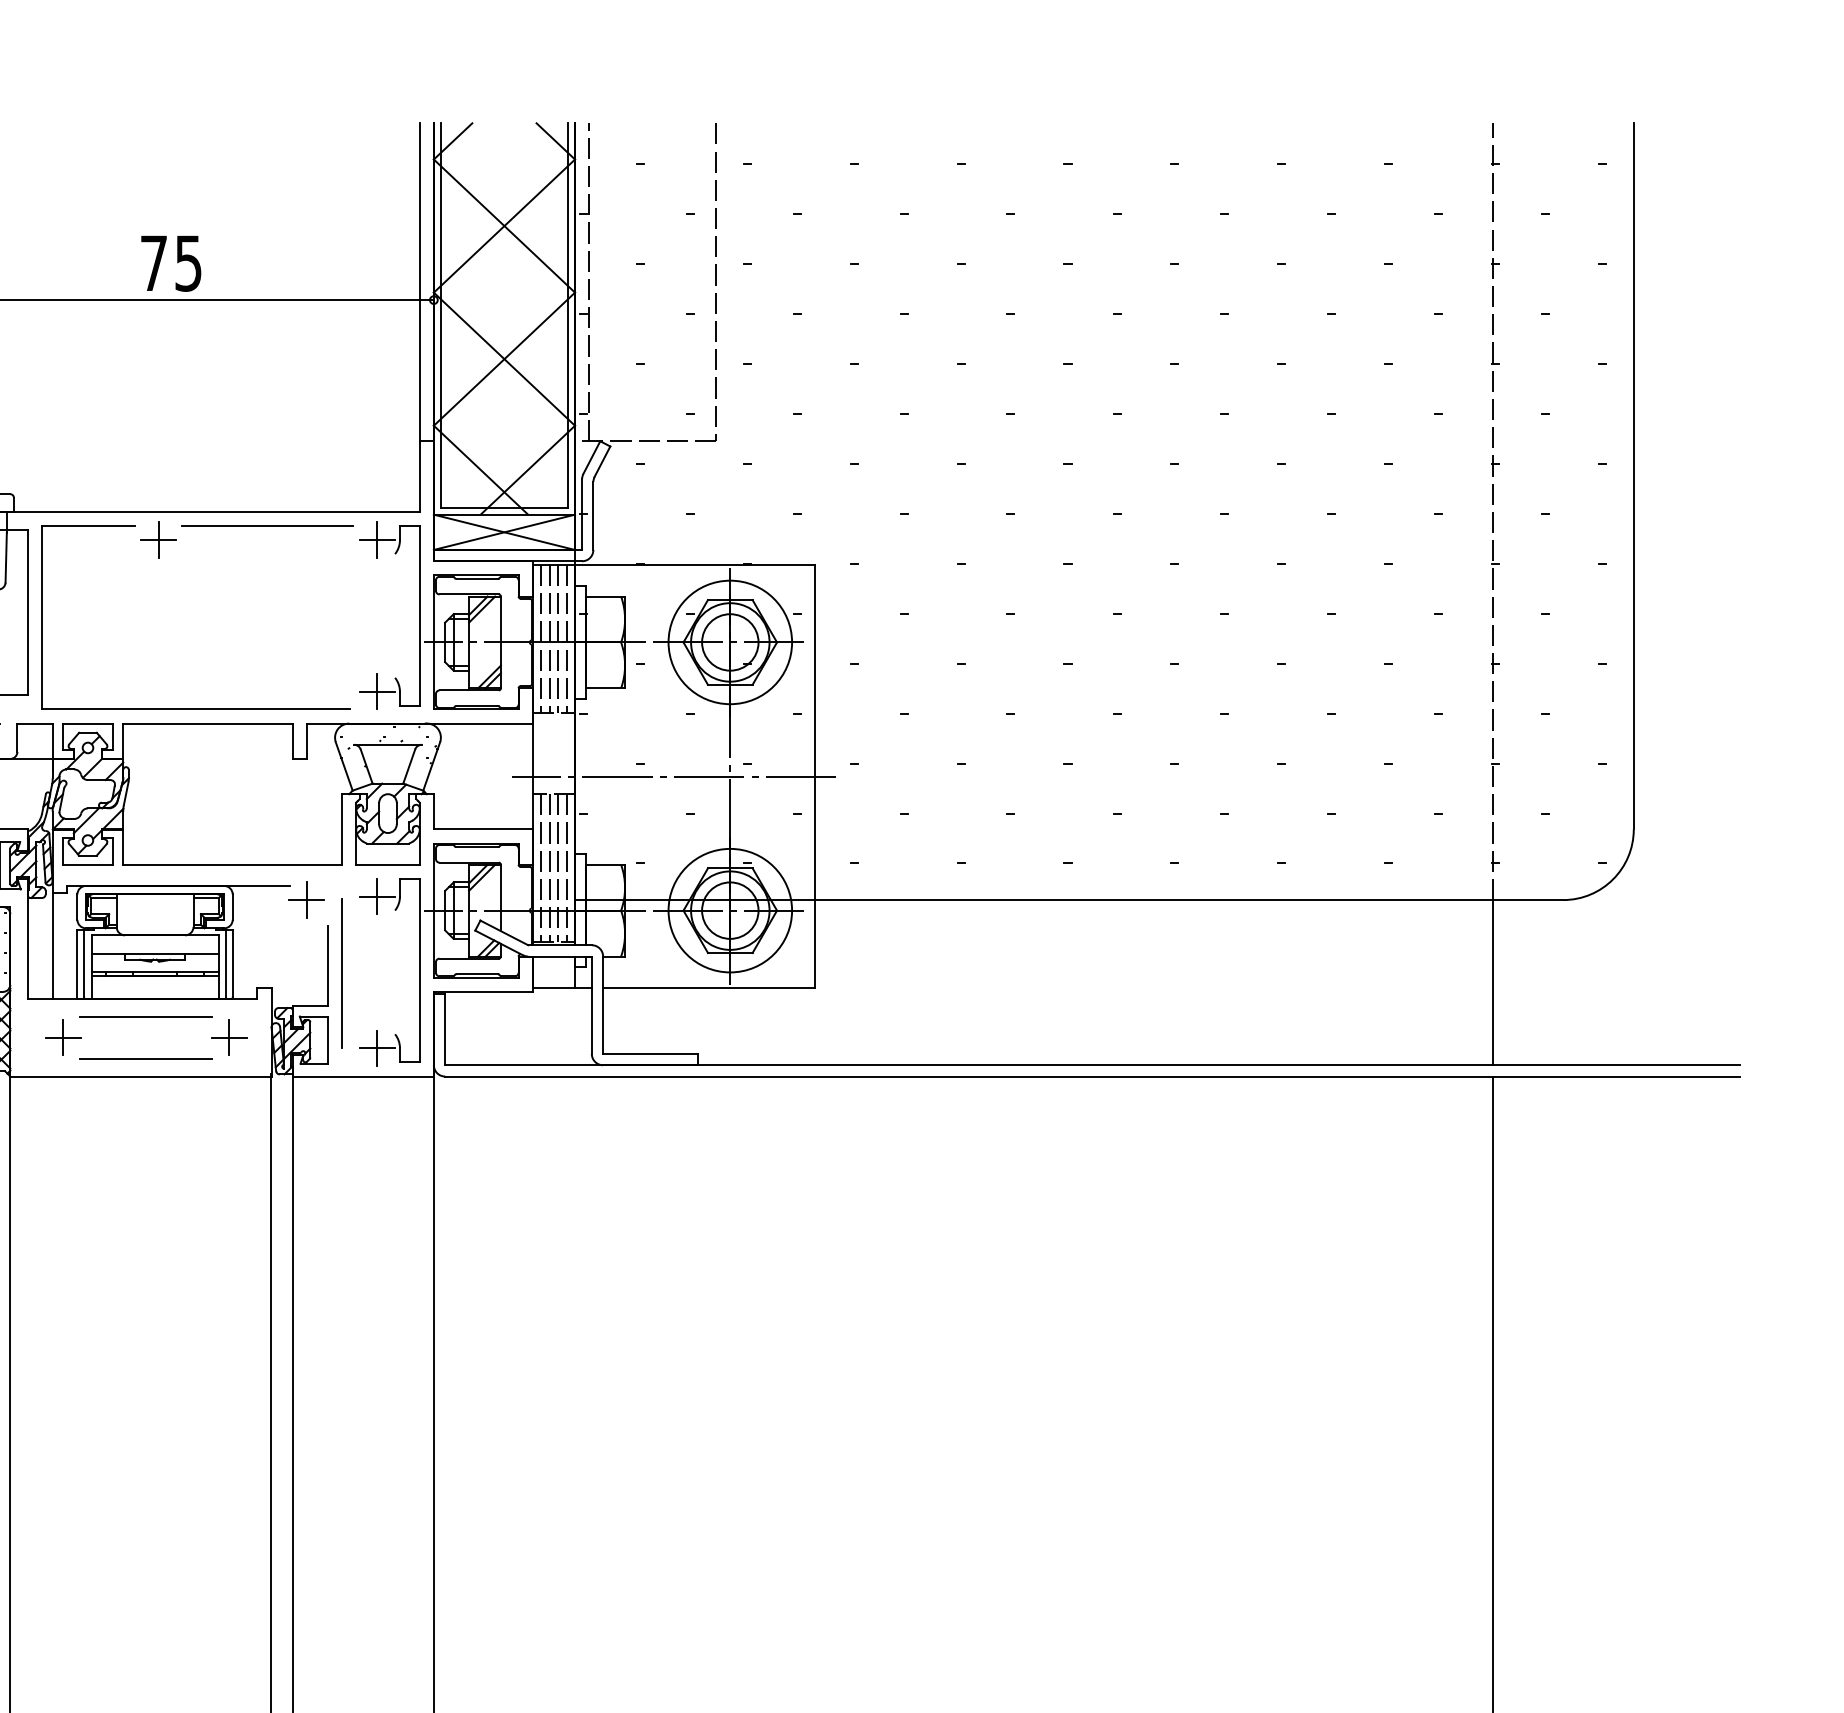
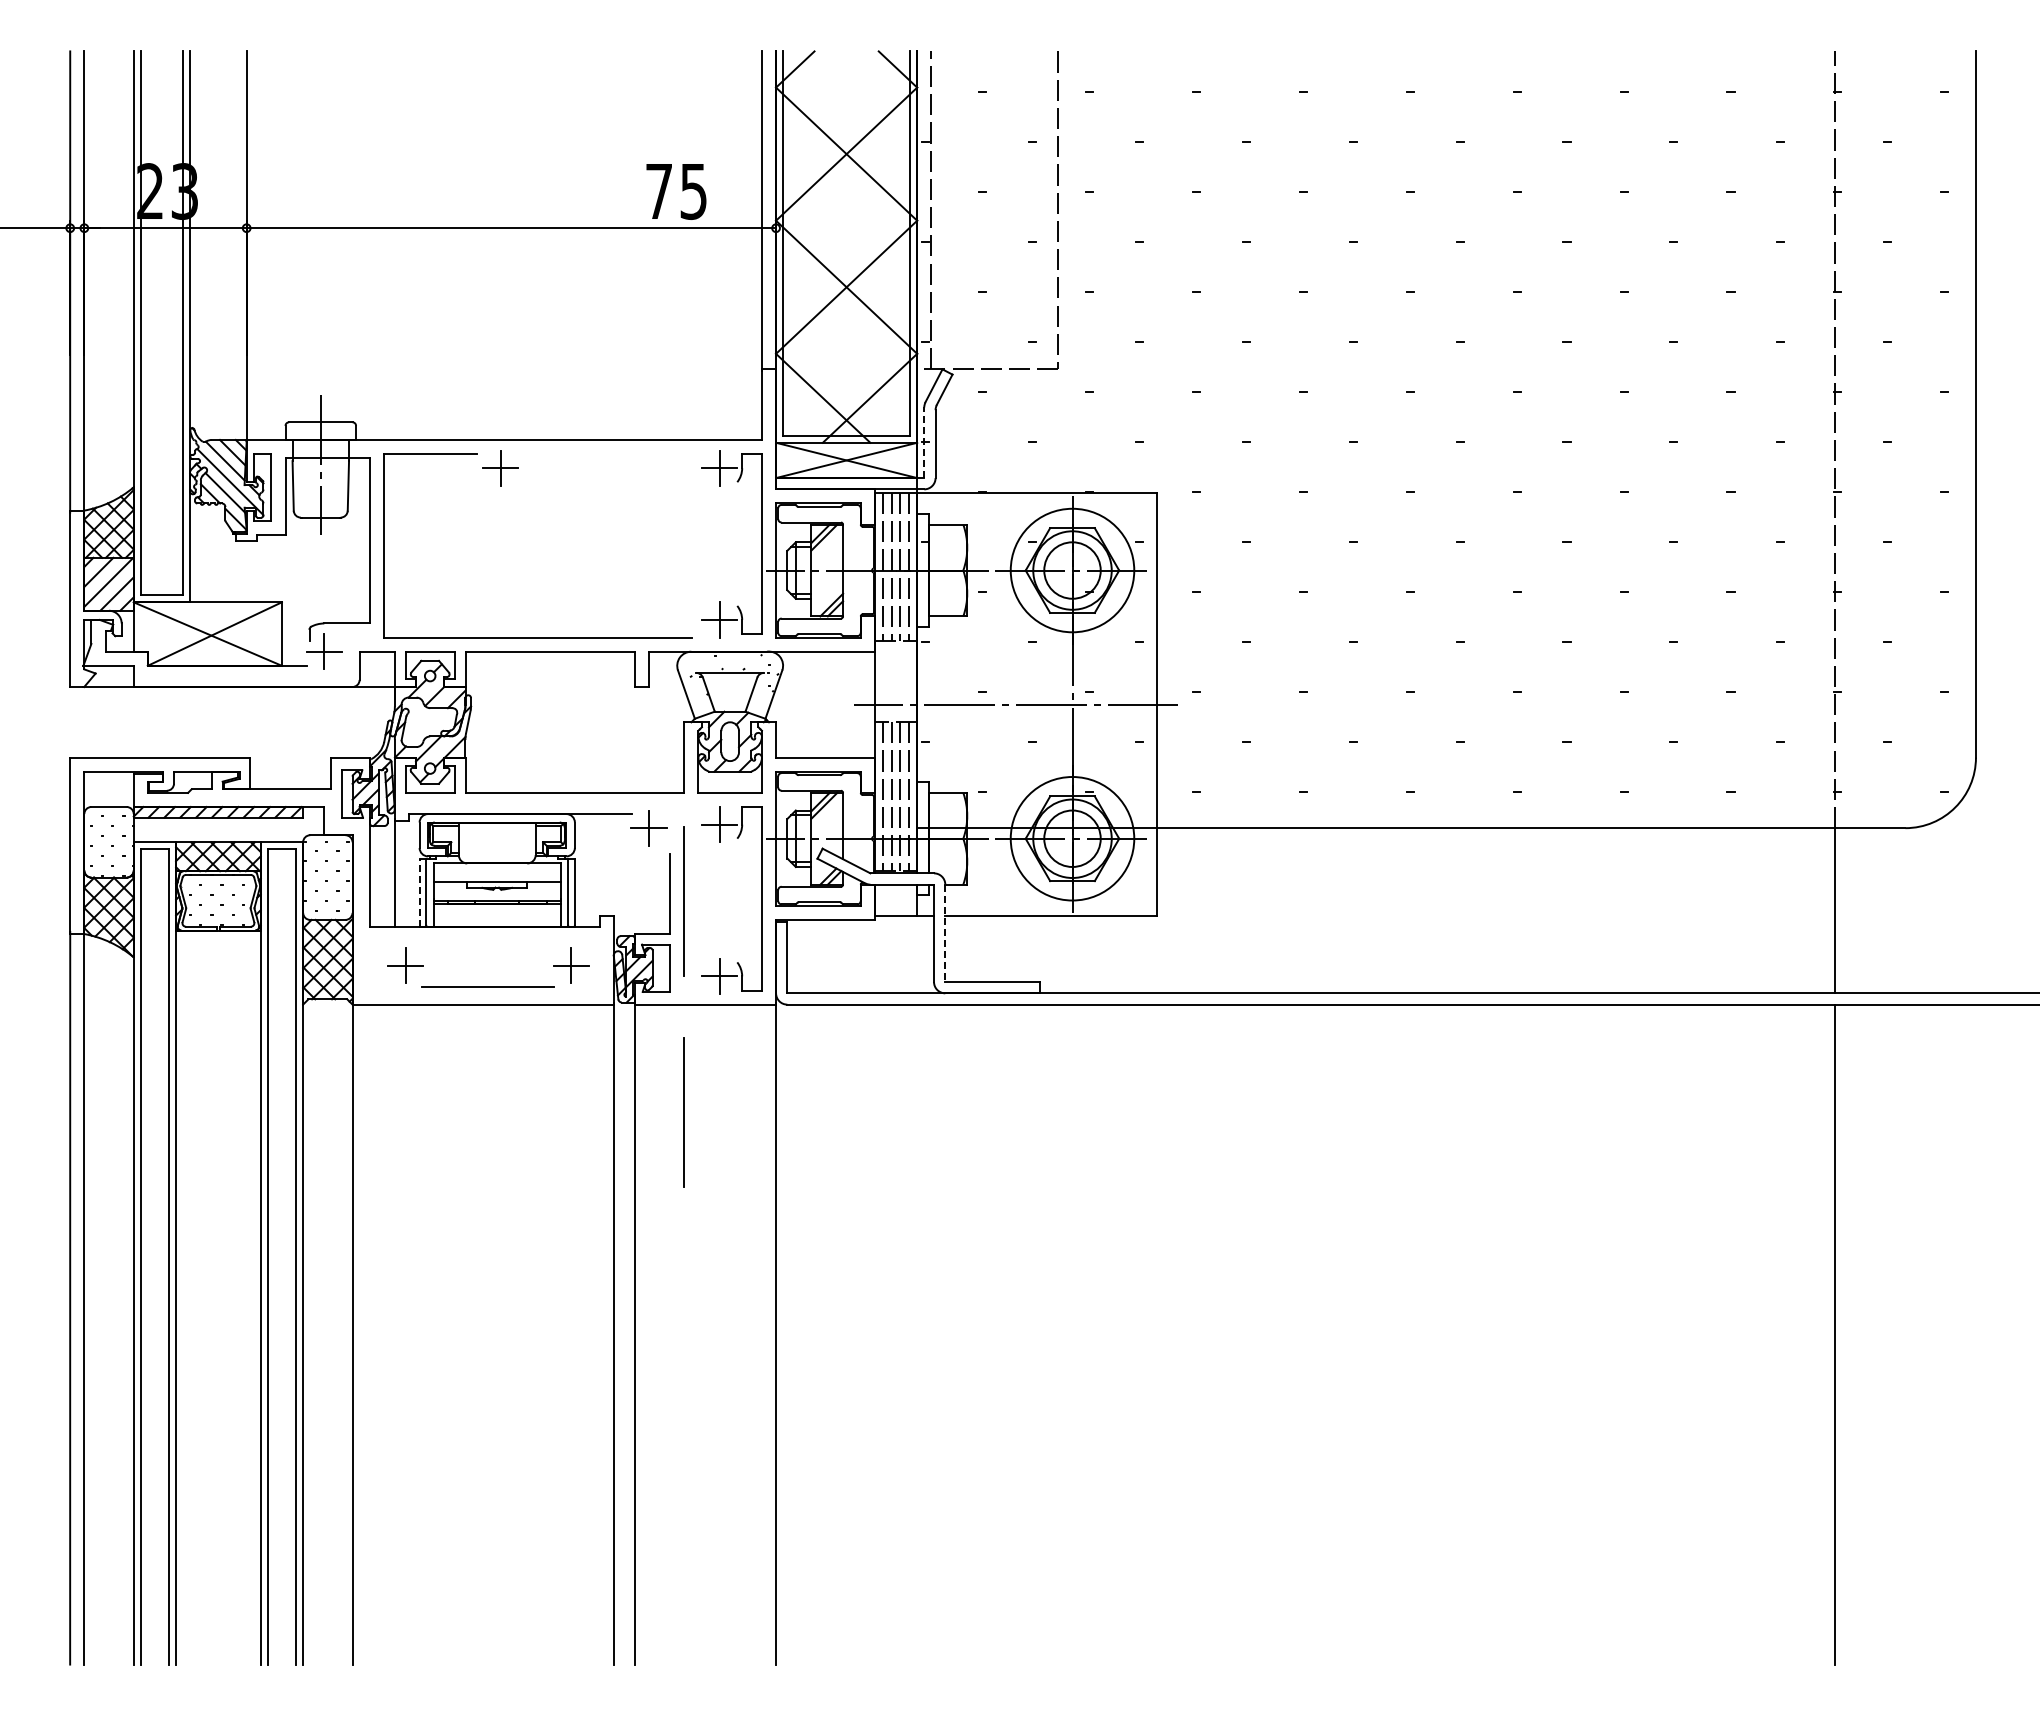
text: (171, 263) -> (676, 191), moved
line: (582, 514) -> (924, 442), solid -> dashed
line: (267, 526) -> (609, 454), removed
line: (77, 964) -> (419, 892), solid -> dashed
line: (603, 1005) -> (945, 933), solid -> dashed
line: (145, 1016) -> (487, 944), removed
line: (341, 1184) -> (683, 1112), added

